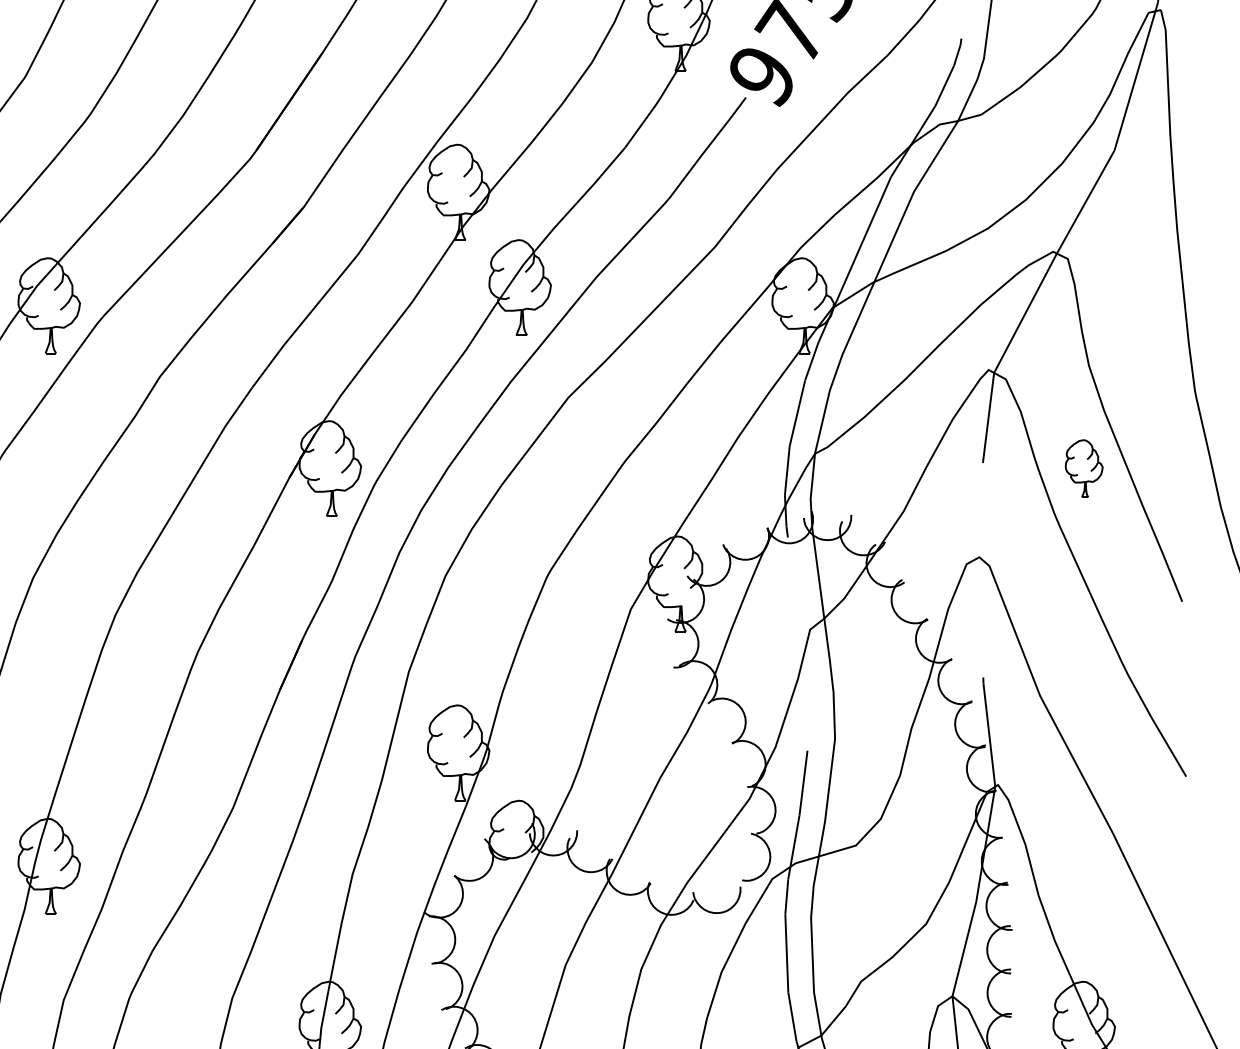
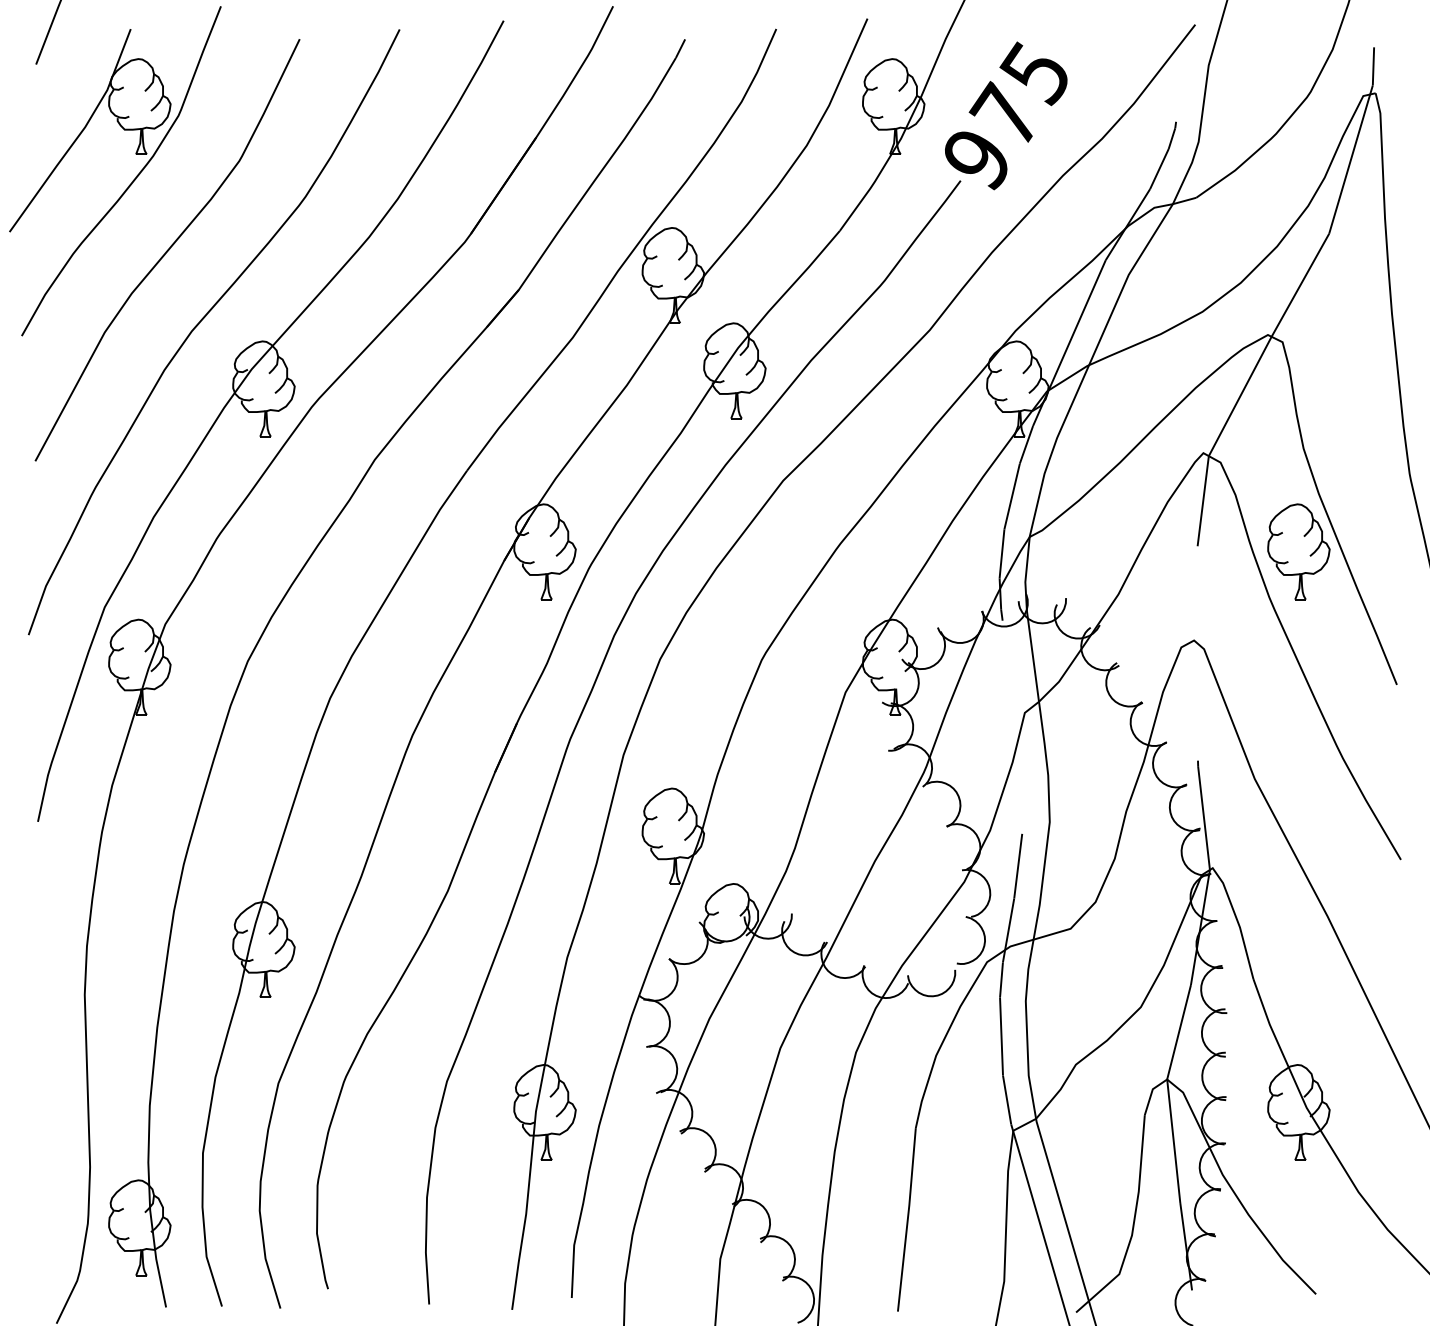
part: (1083, 468) -> (1298, 551), size x1.67

